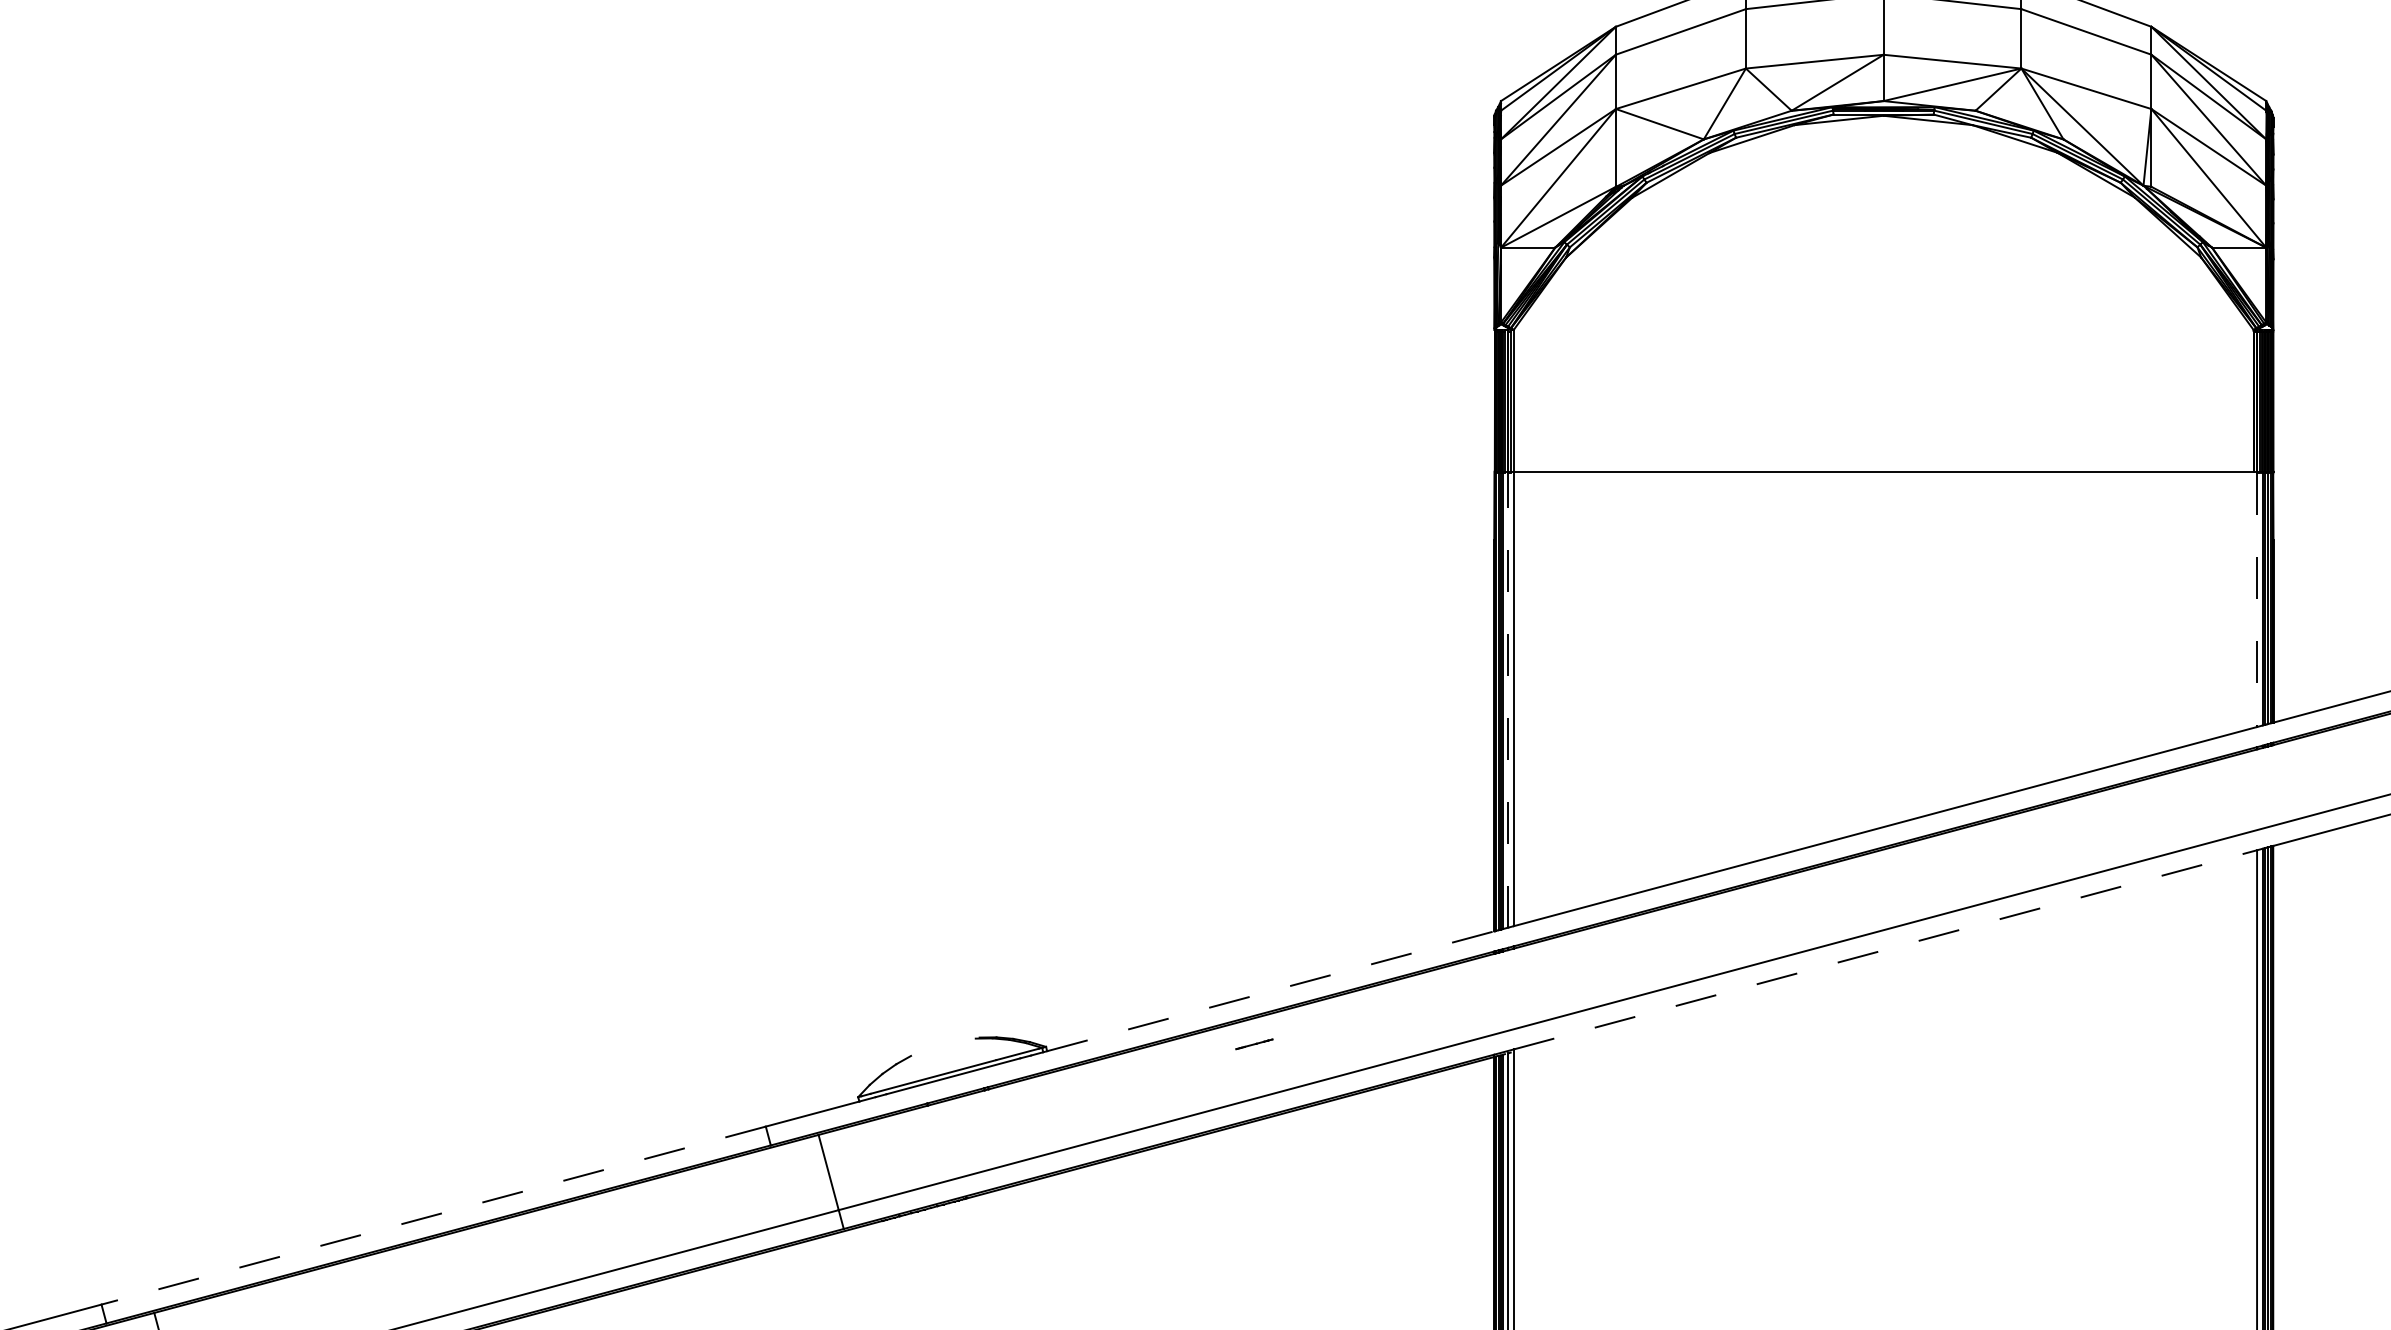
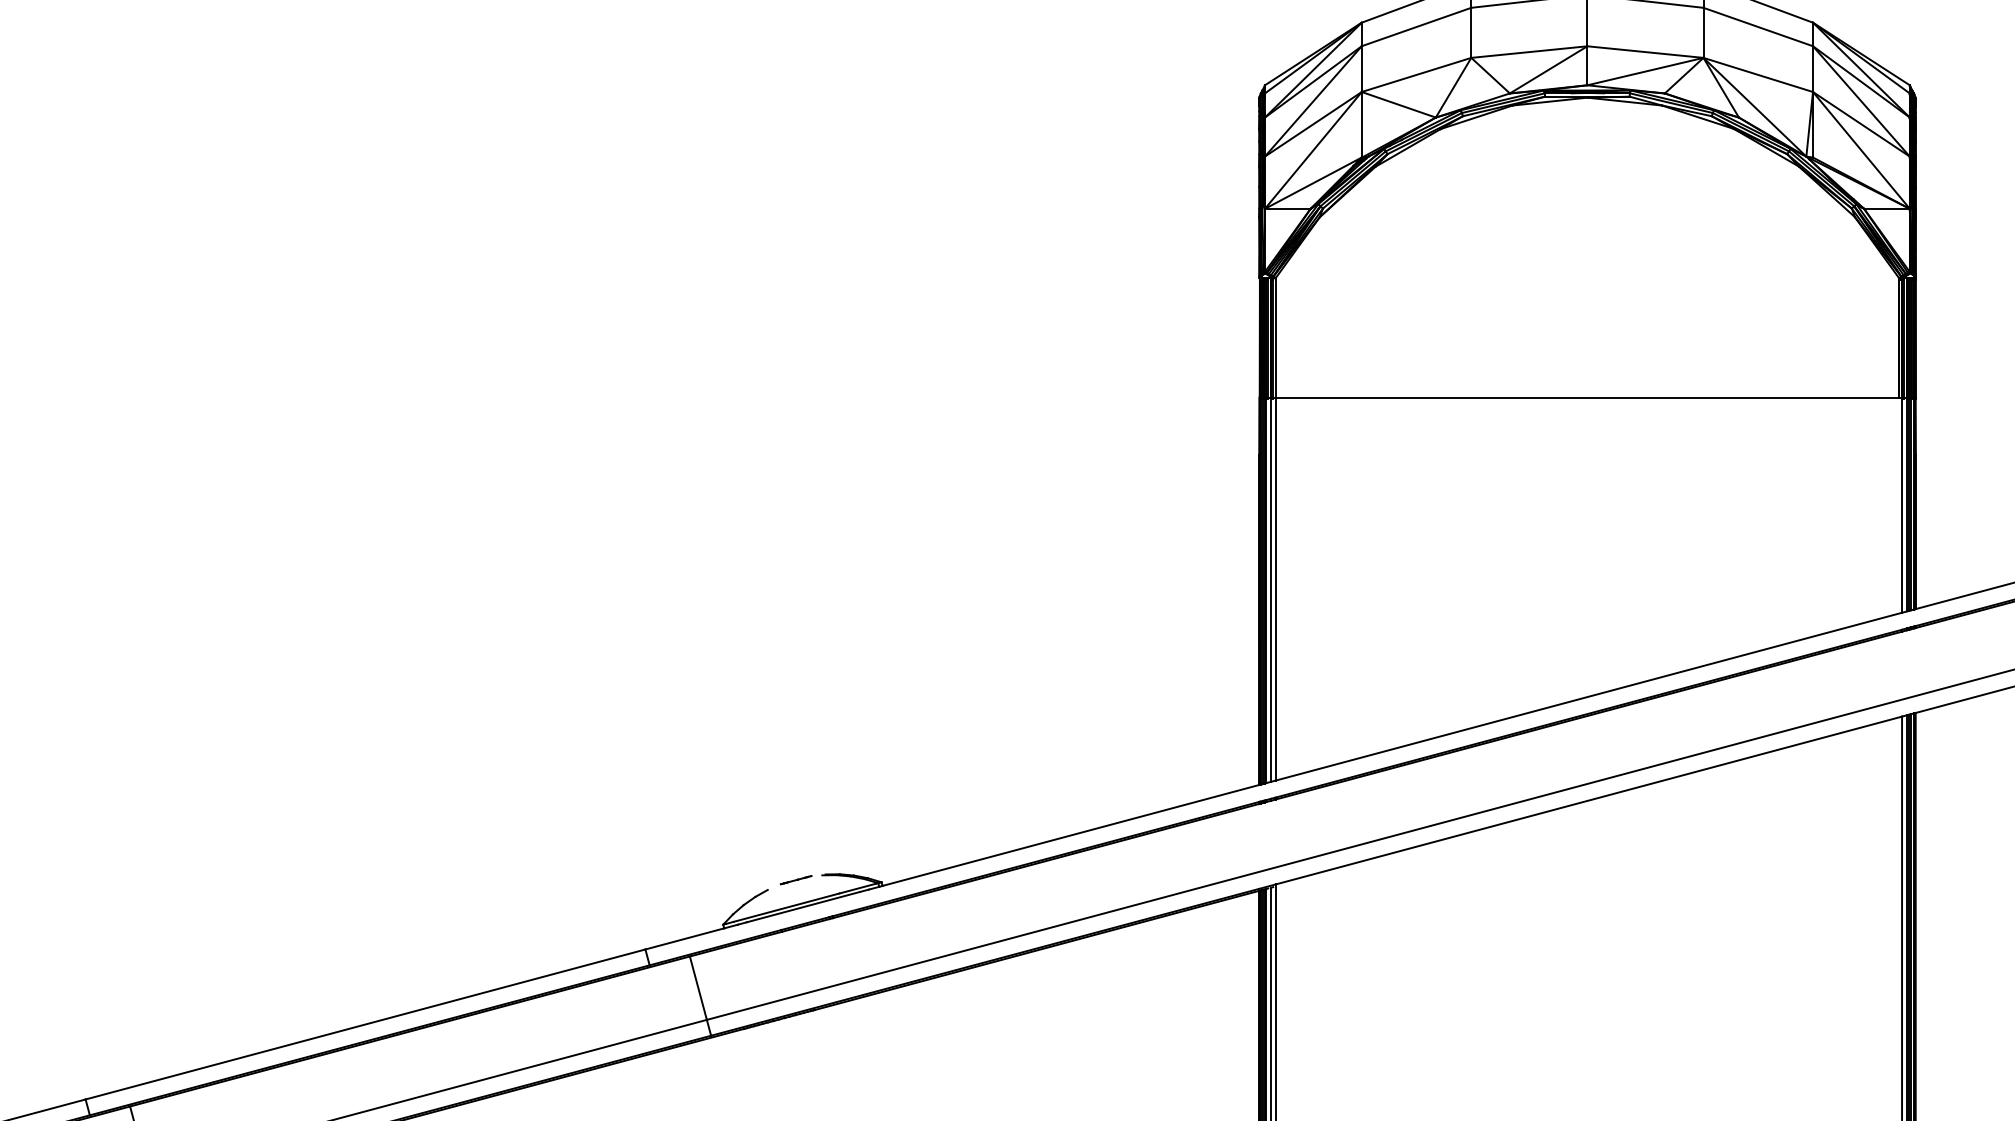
line: (2257, 599) -> (1902, 505), dashed -> solid
line: (1508, 699) -> (1271, 589), dashed -> solid
line: (1886, 949) -> (1589, 800), dashed -> solid
line: (1271, 991) -> (1071, 835), dashed -> solid
line: (1253, 1044) -> (795, 880), moved
line: (433, 1215) -> (365, 1024), dashed -> solid

